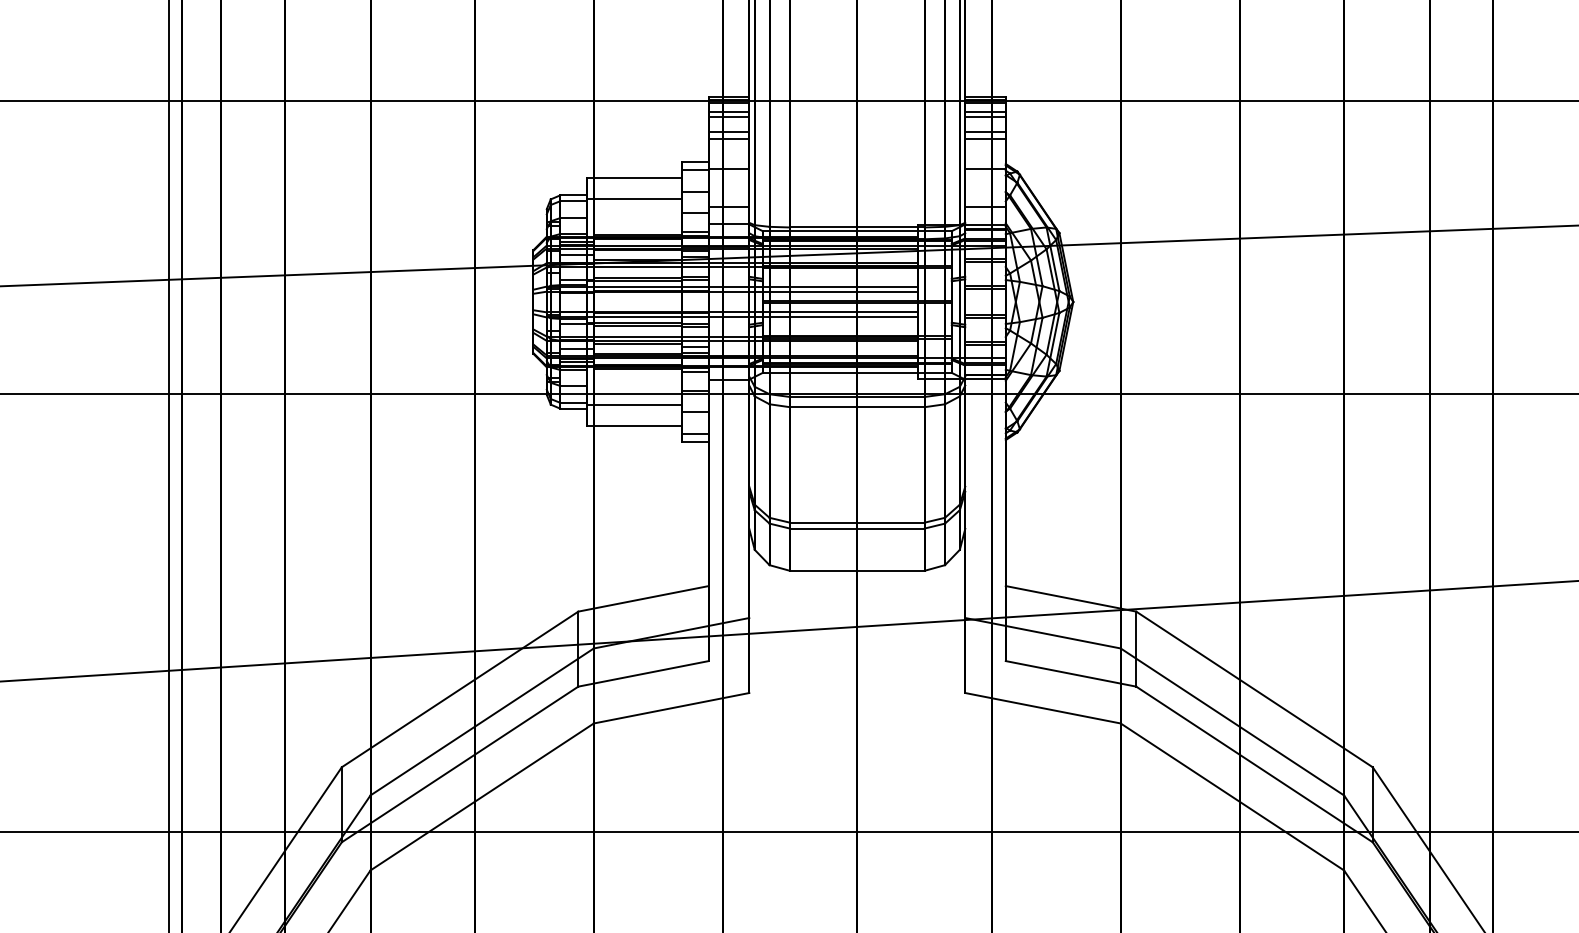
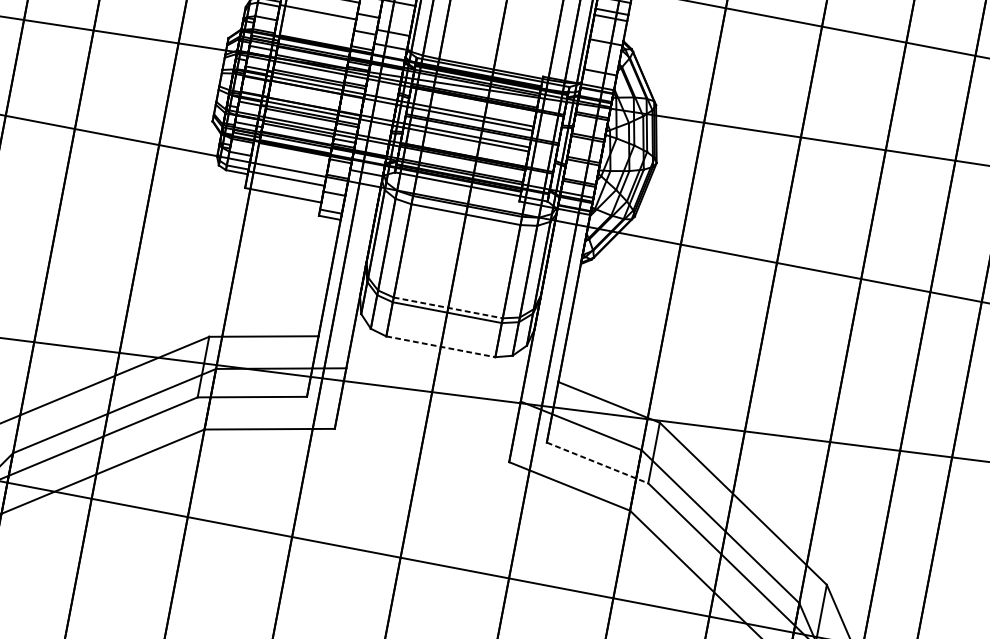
line: (857, 522) -> (448, 307), solid -> dashed
line: (857, 570) -> (441, 346), solid -> dashed
line: (1071, 673) -> (598, 462), solid -> dashed

